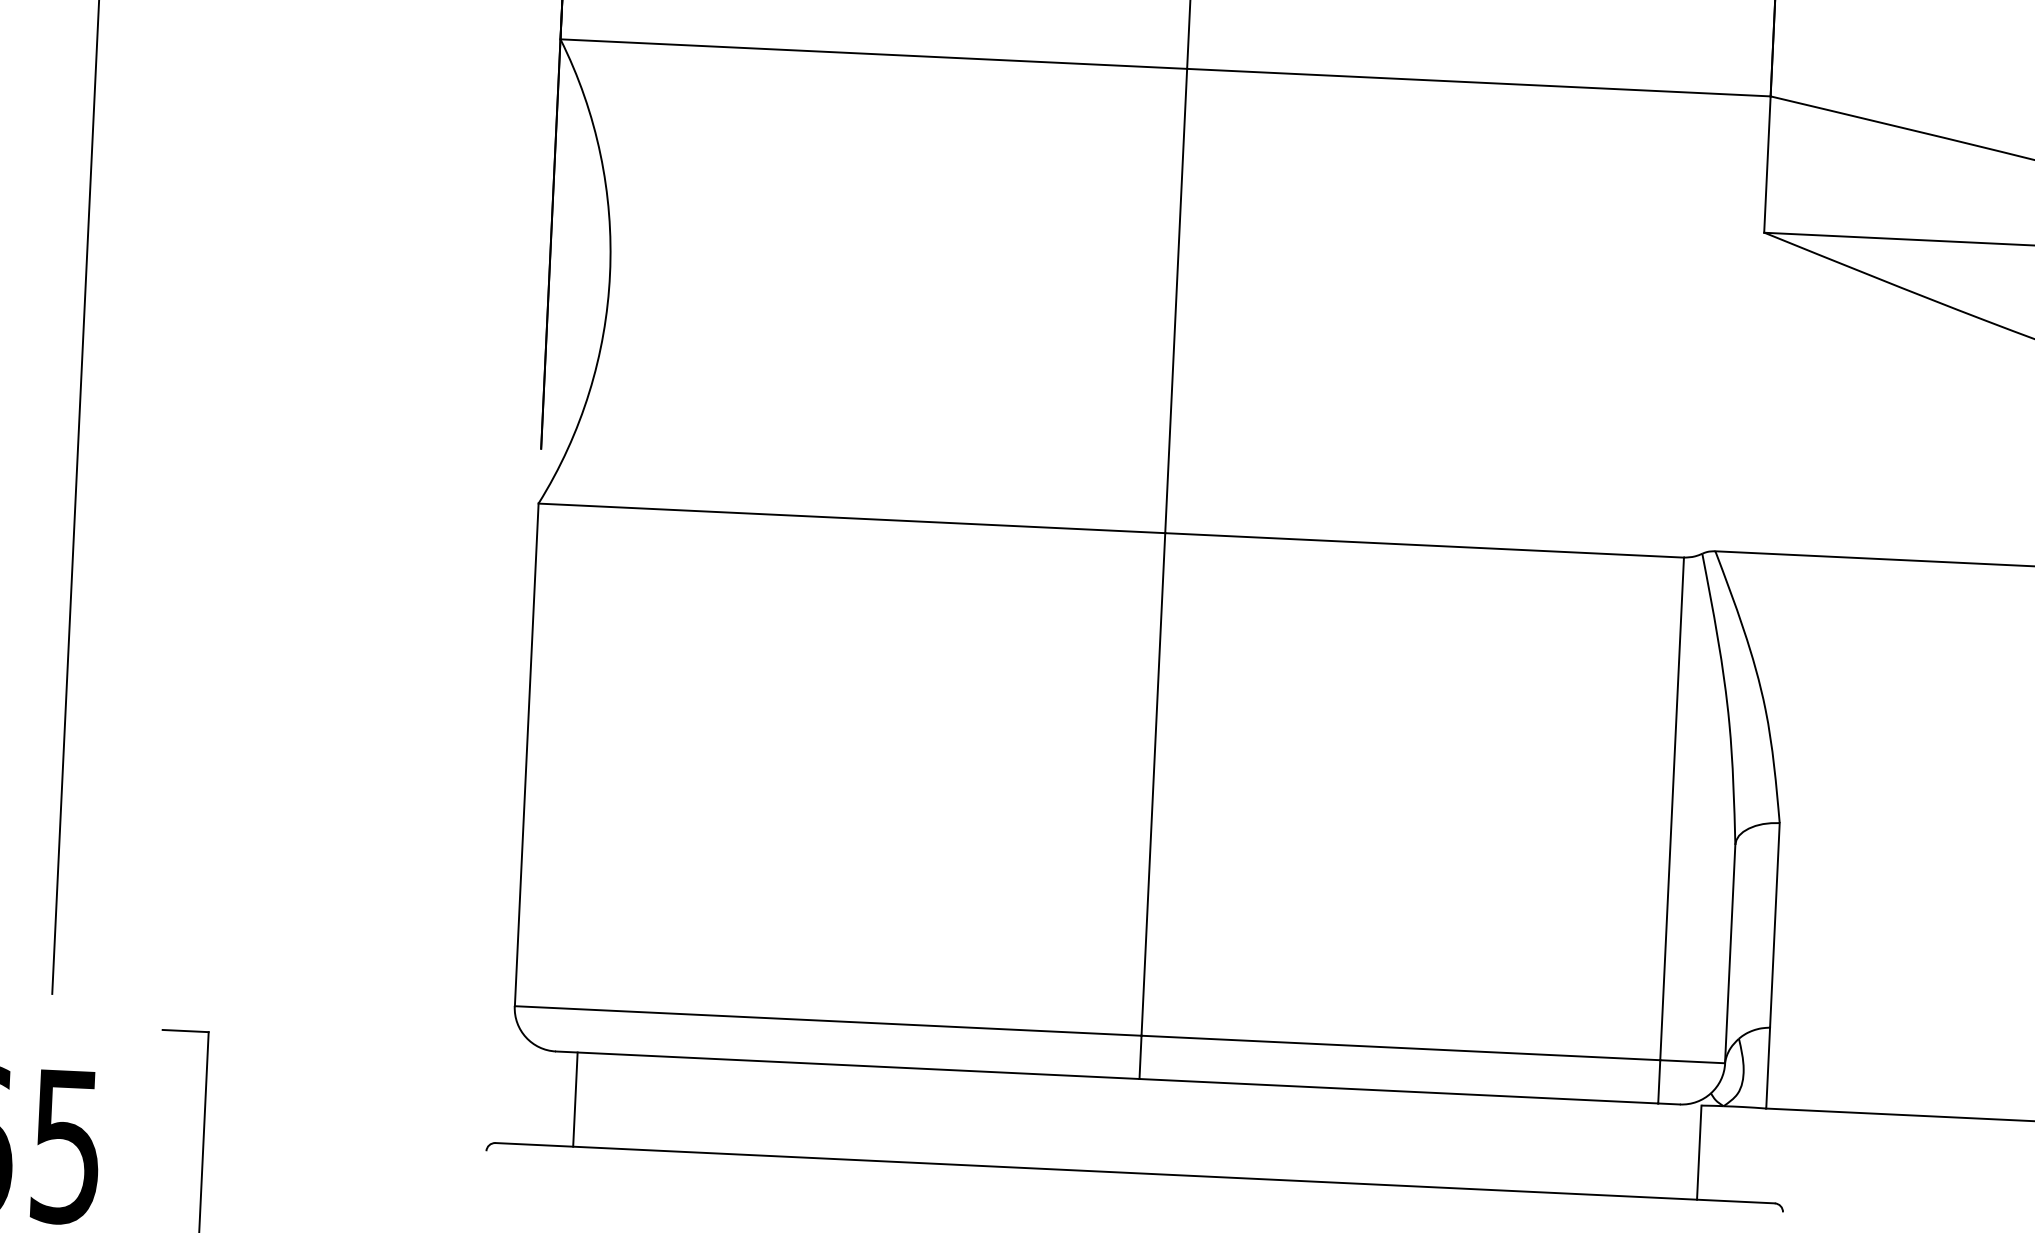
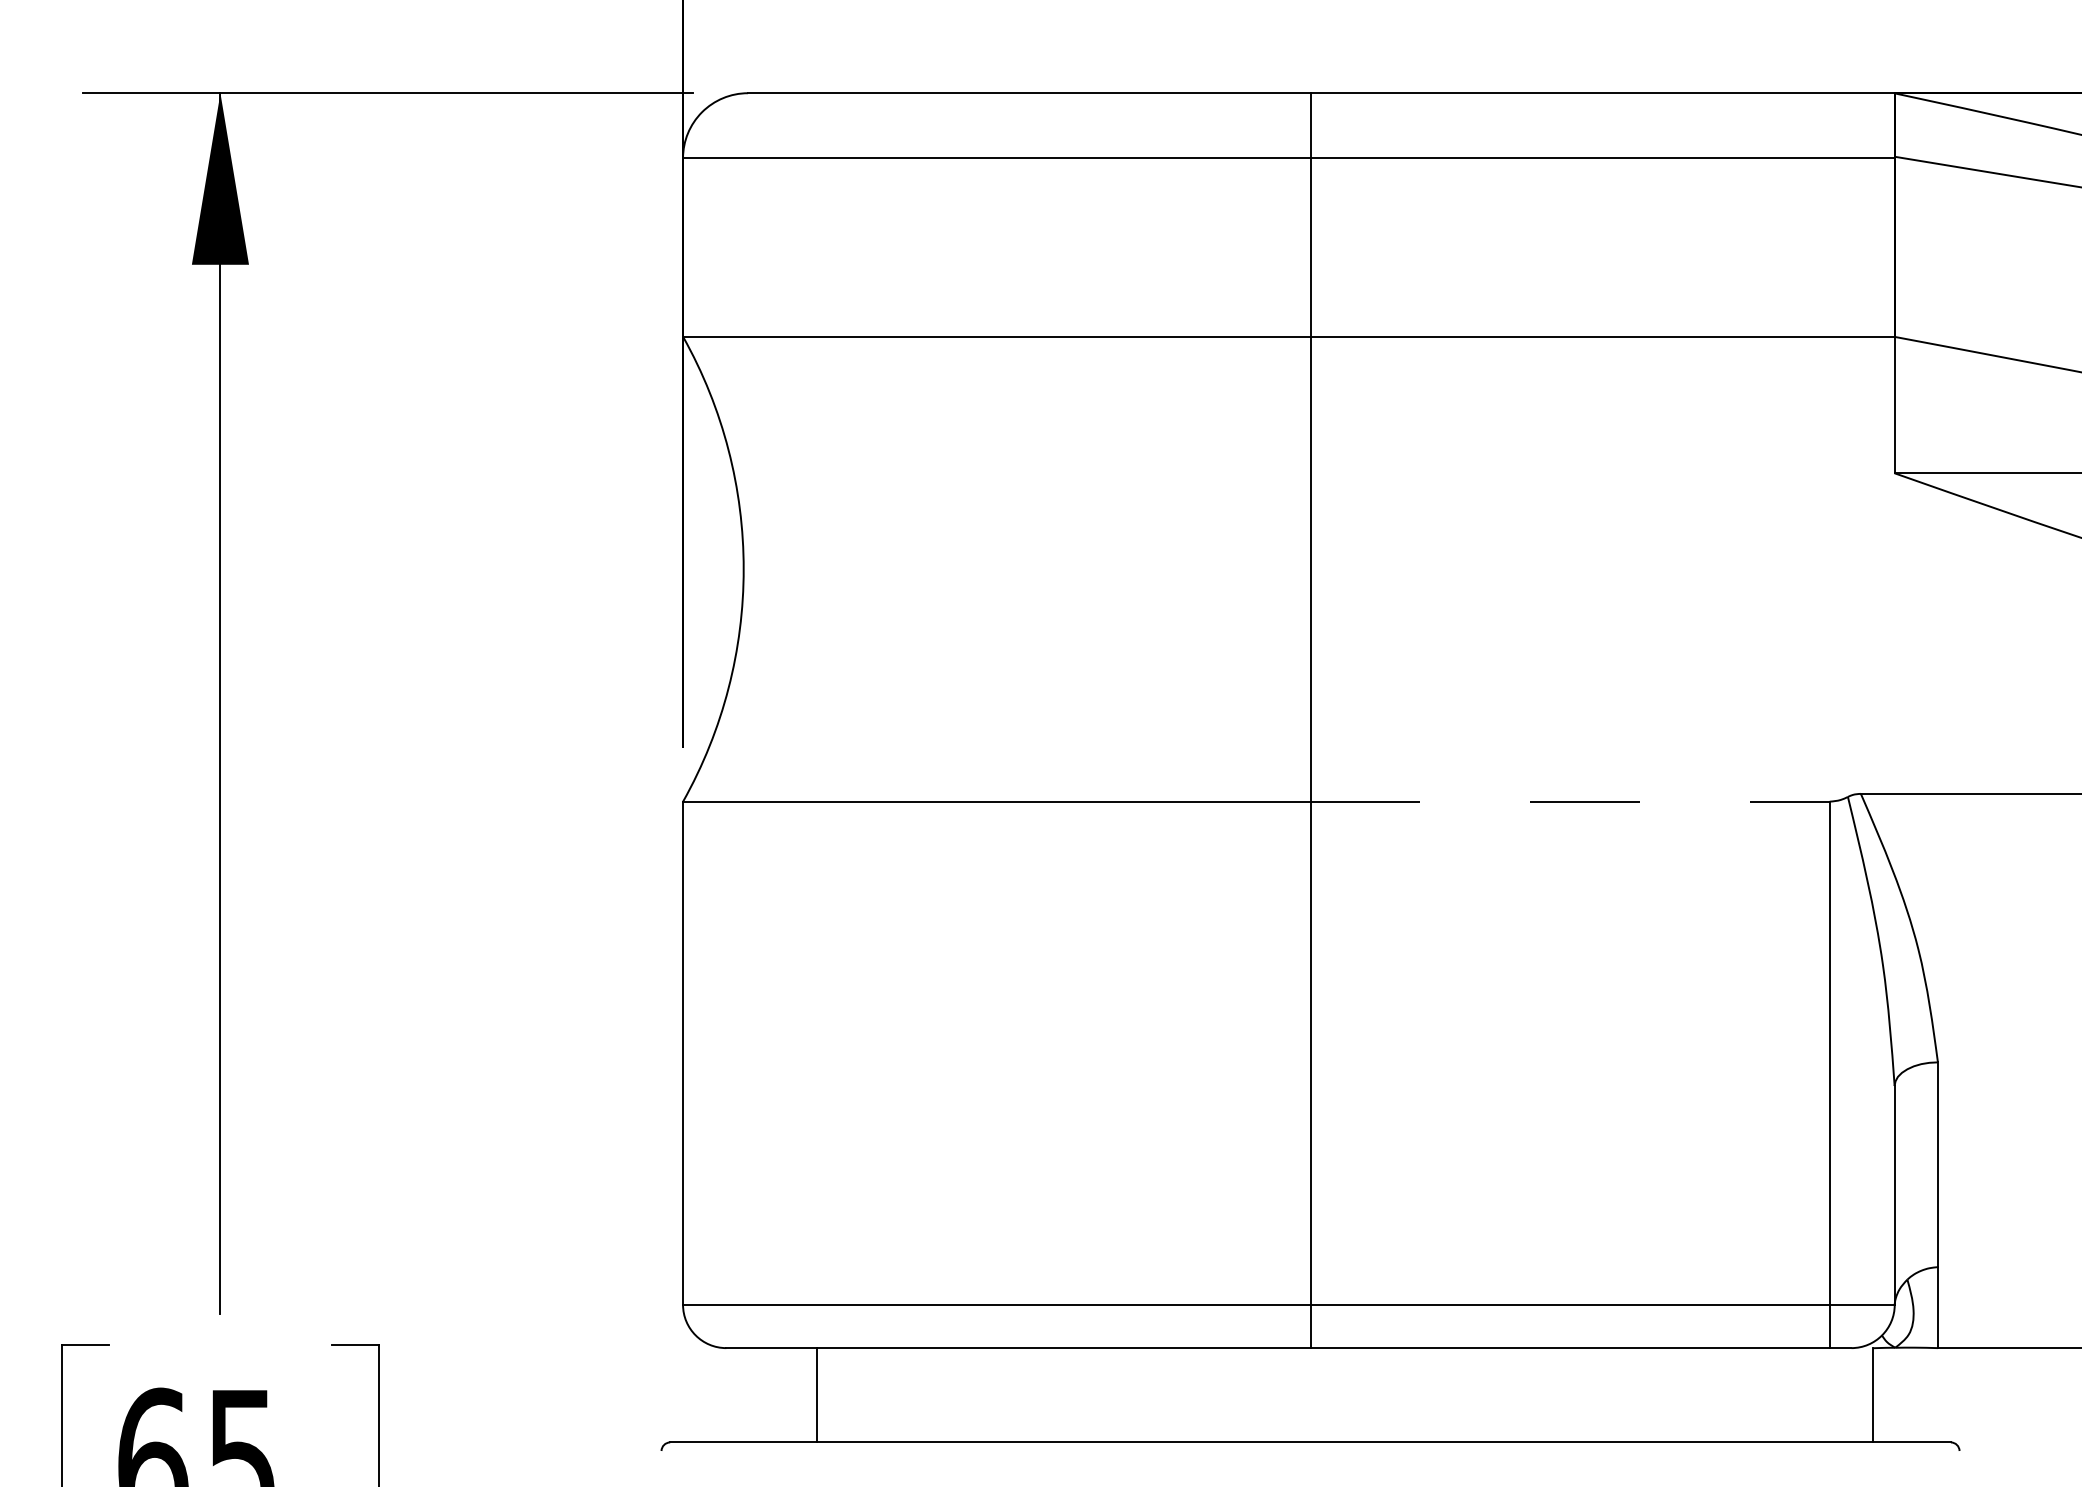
line: (1424, 545) -> (1570, 801), solid -> dashed
line: (575, 1099) -> (817, 1395), moved

